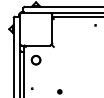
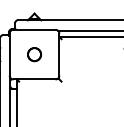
part: (35, 60) -> (33, 55), moved

